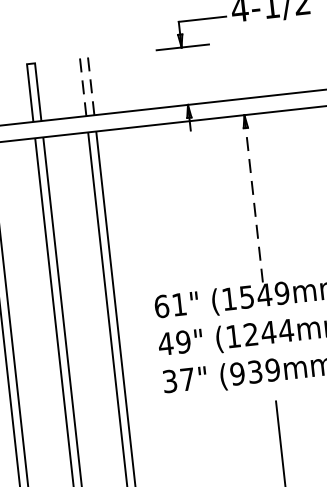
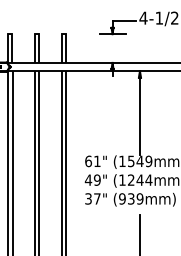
line: (83, 56) -> (63, 33), dashed -> solid
line: (252, 199) -> (139, 113), dashed -> solid

